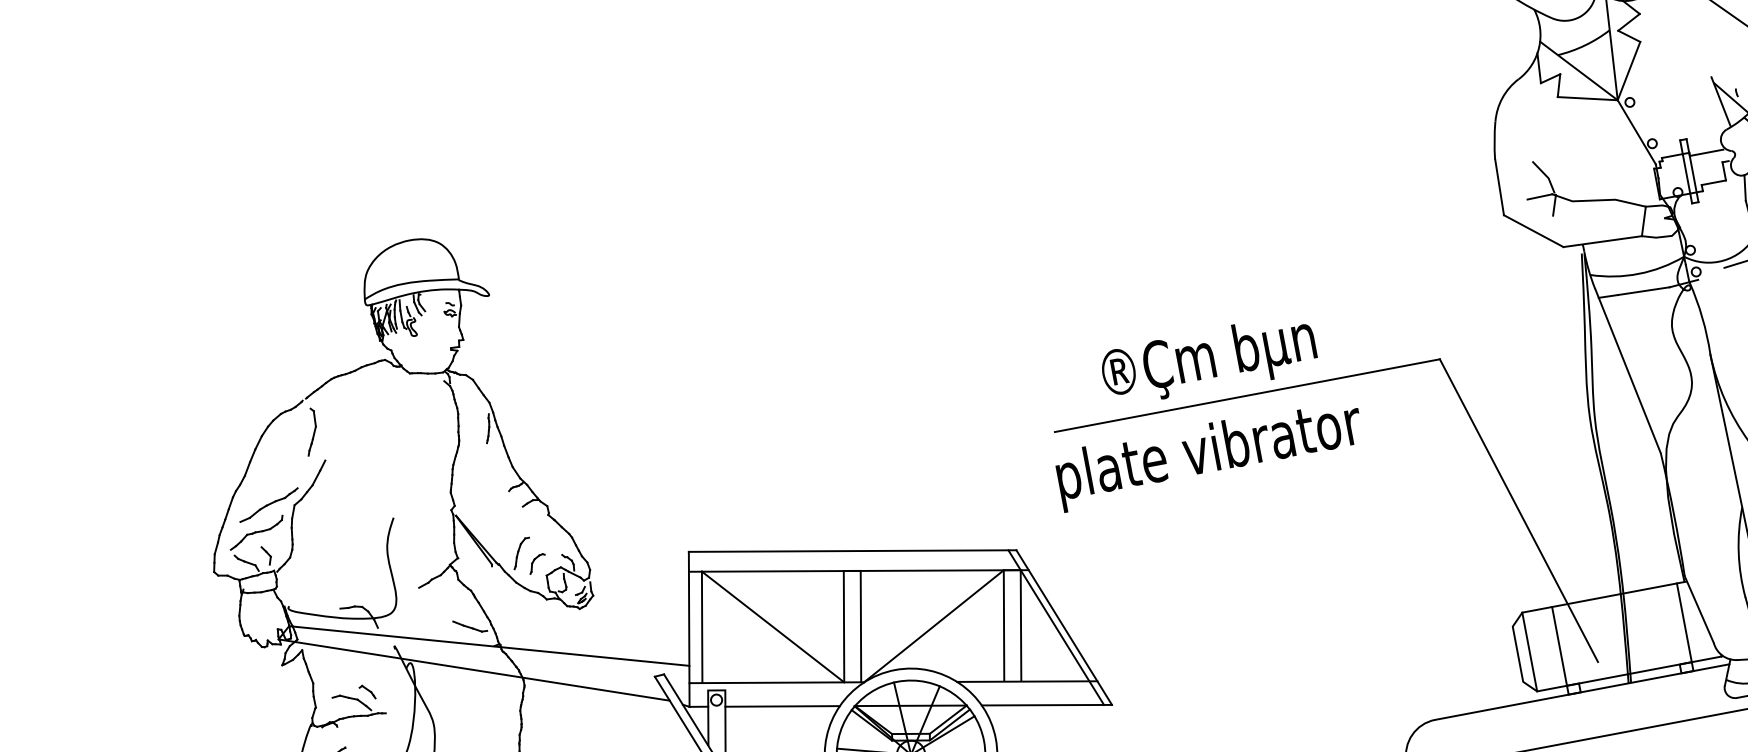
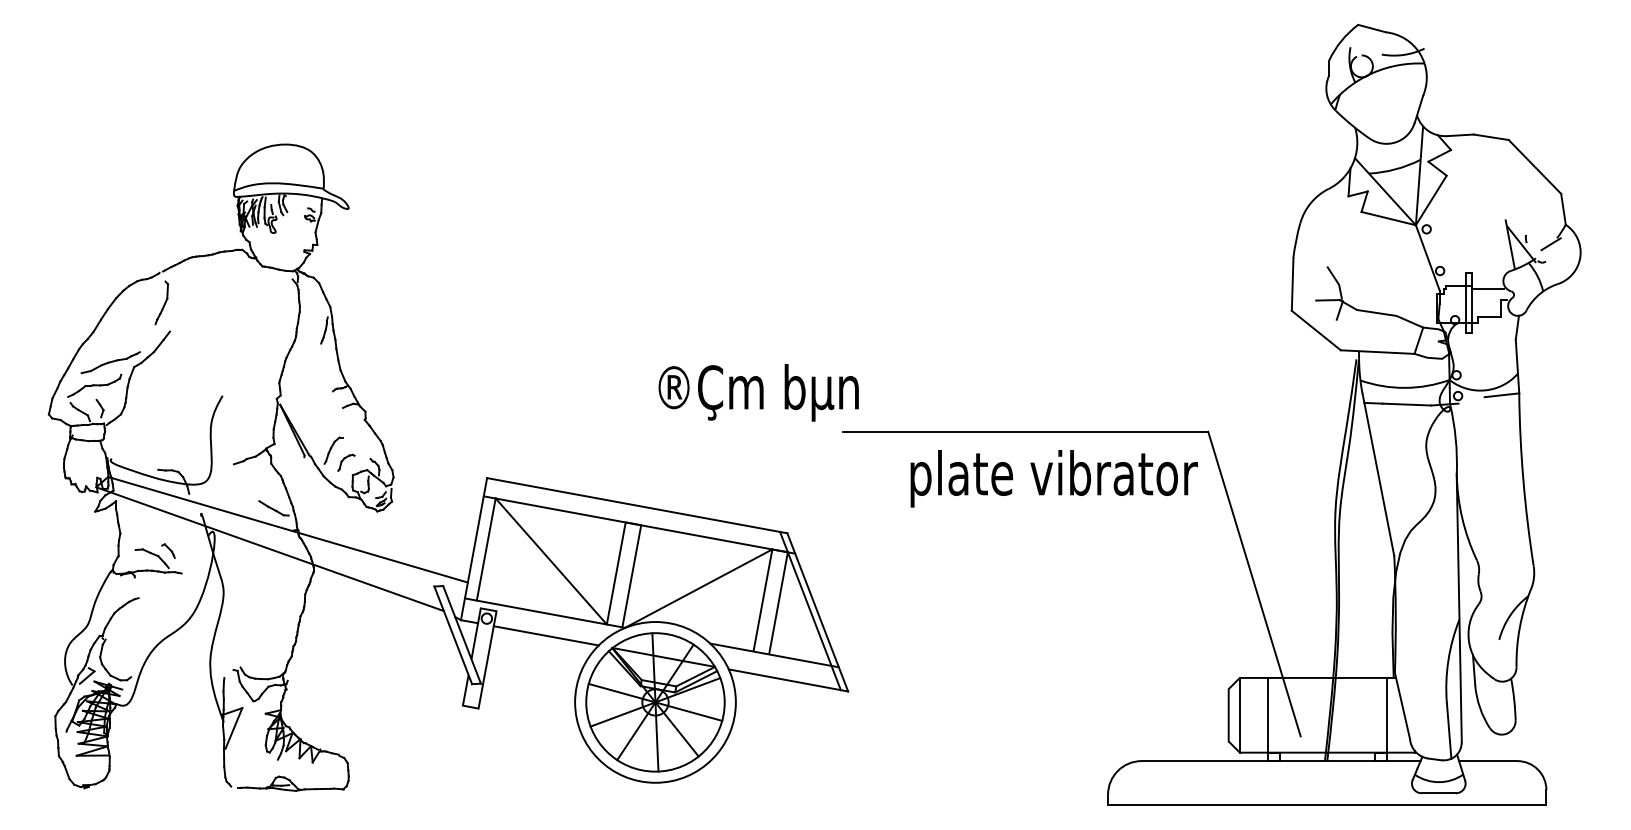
text: (1208, 360) -> (758, 392), moved
text: (1209, 454) -> (1053, 478), moved

